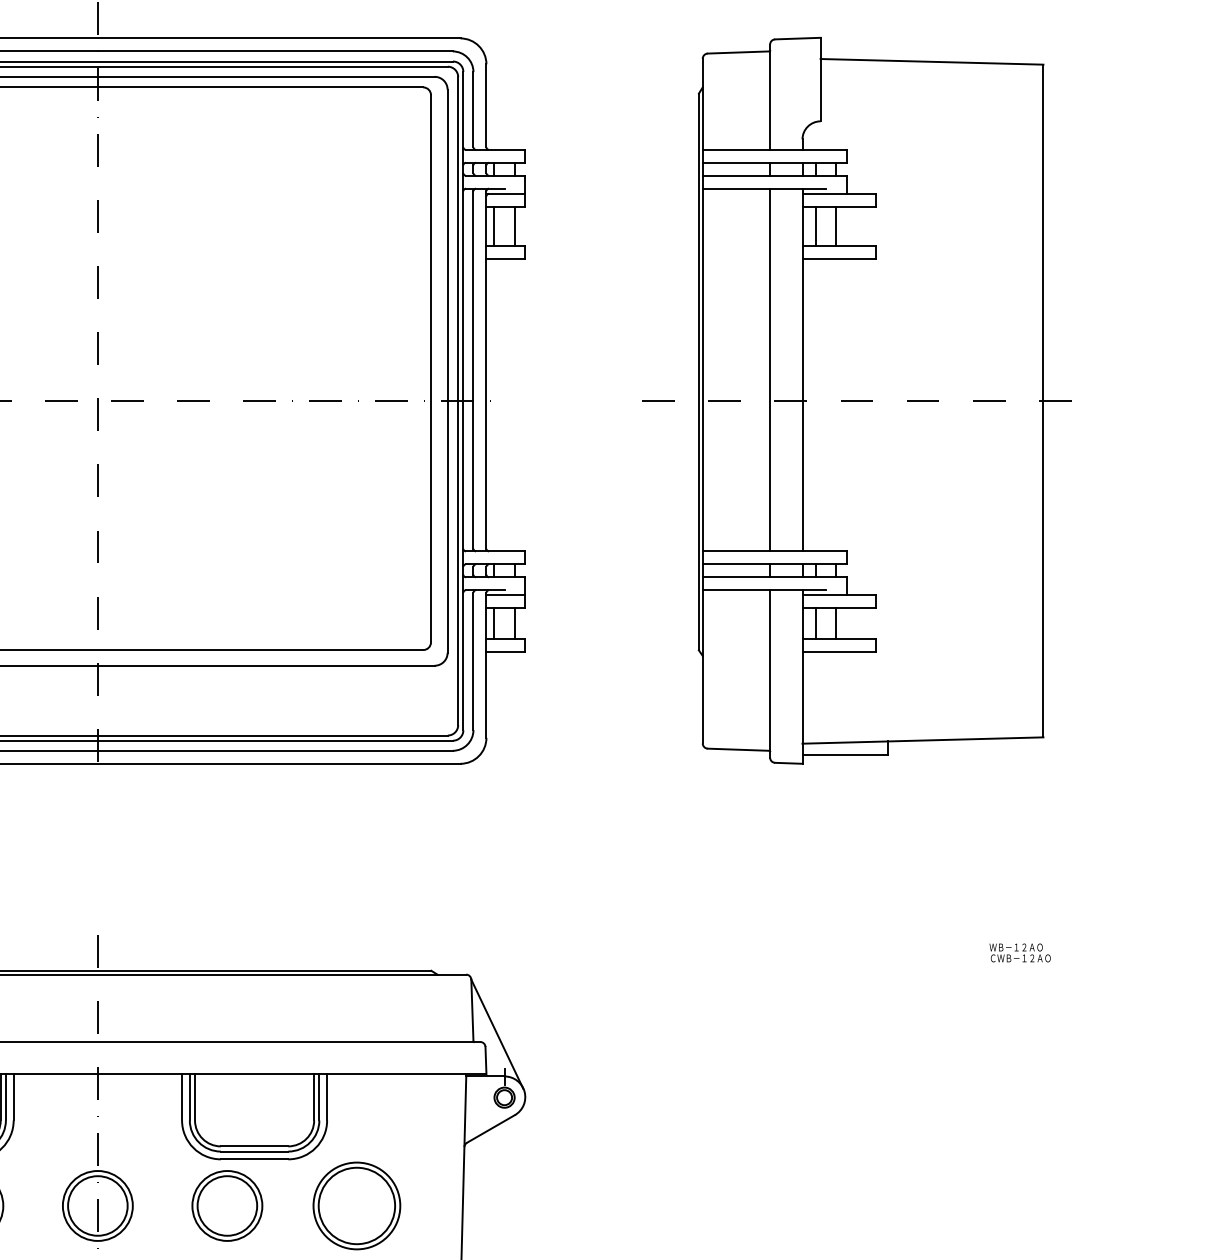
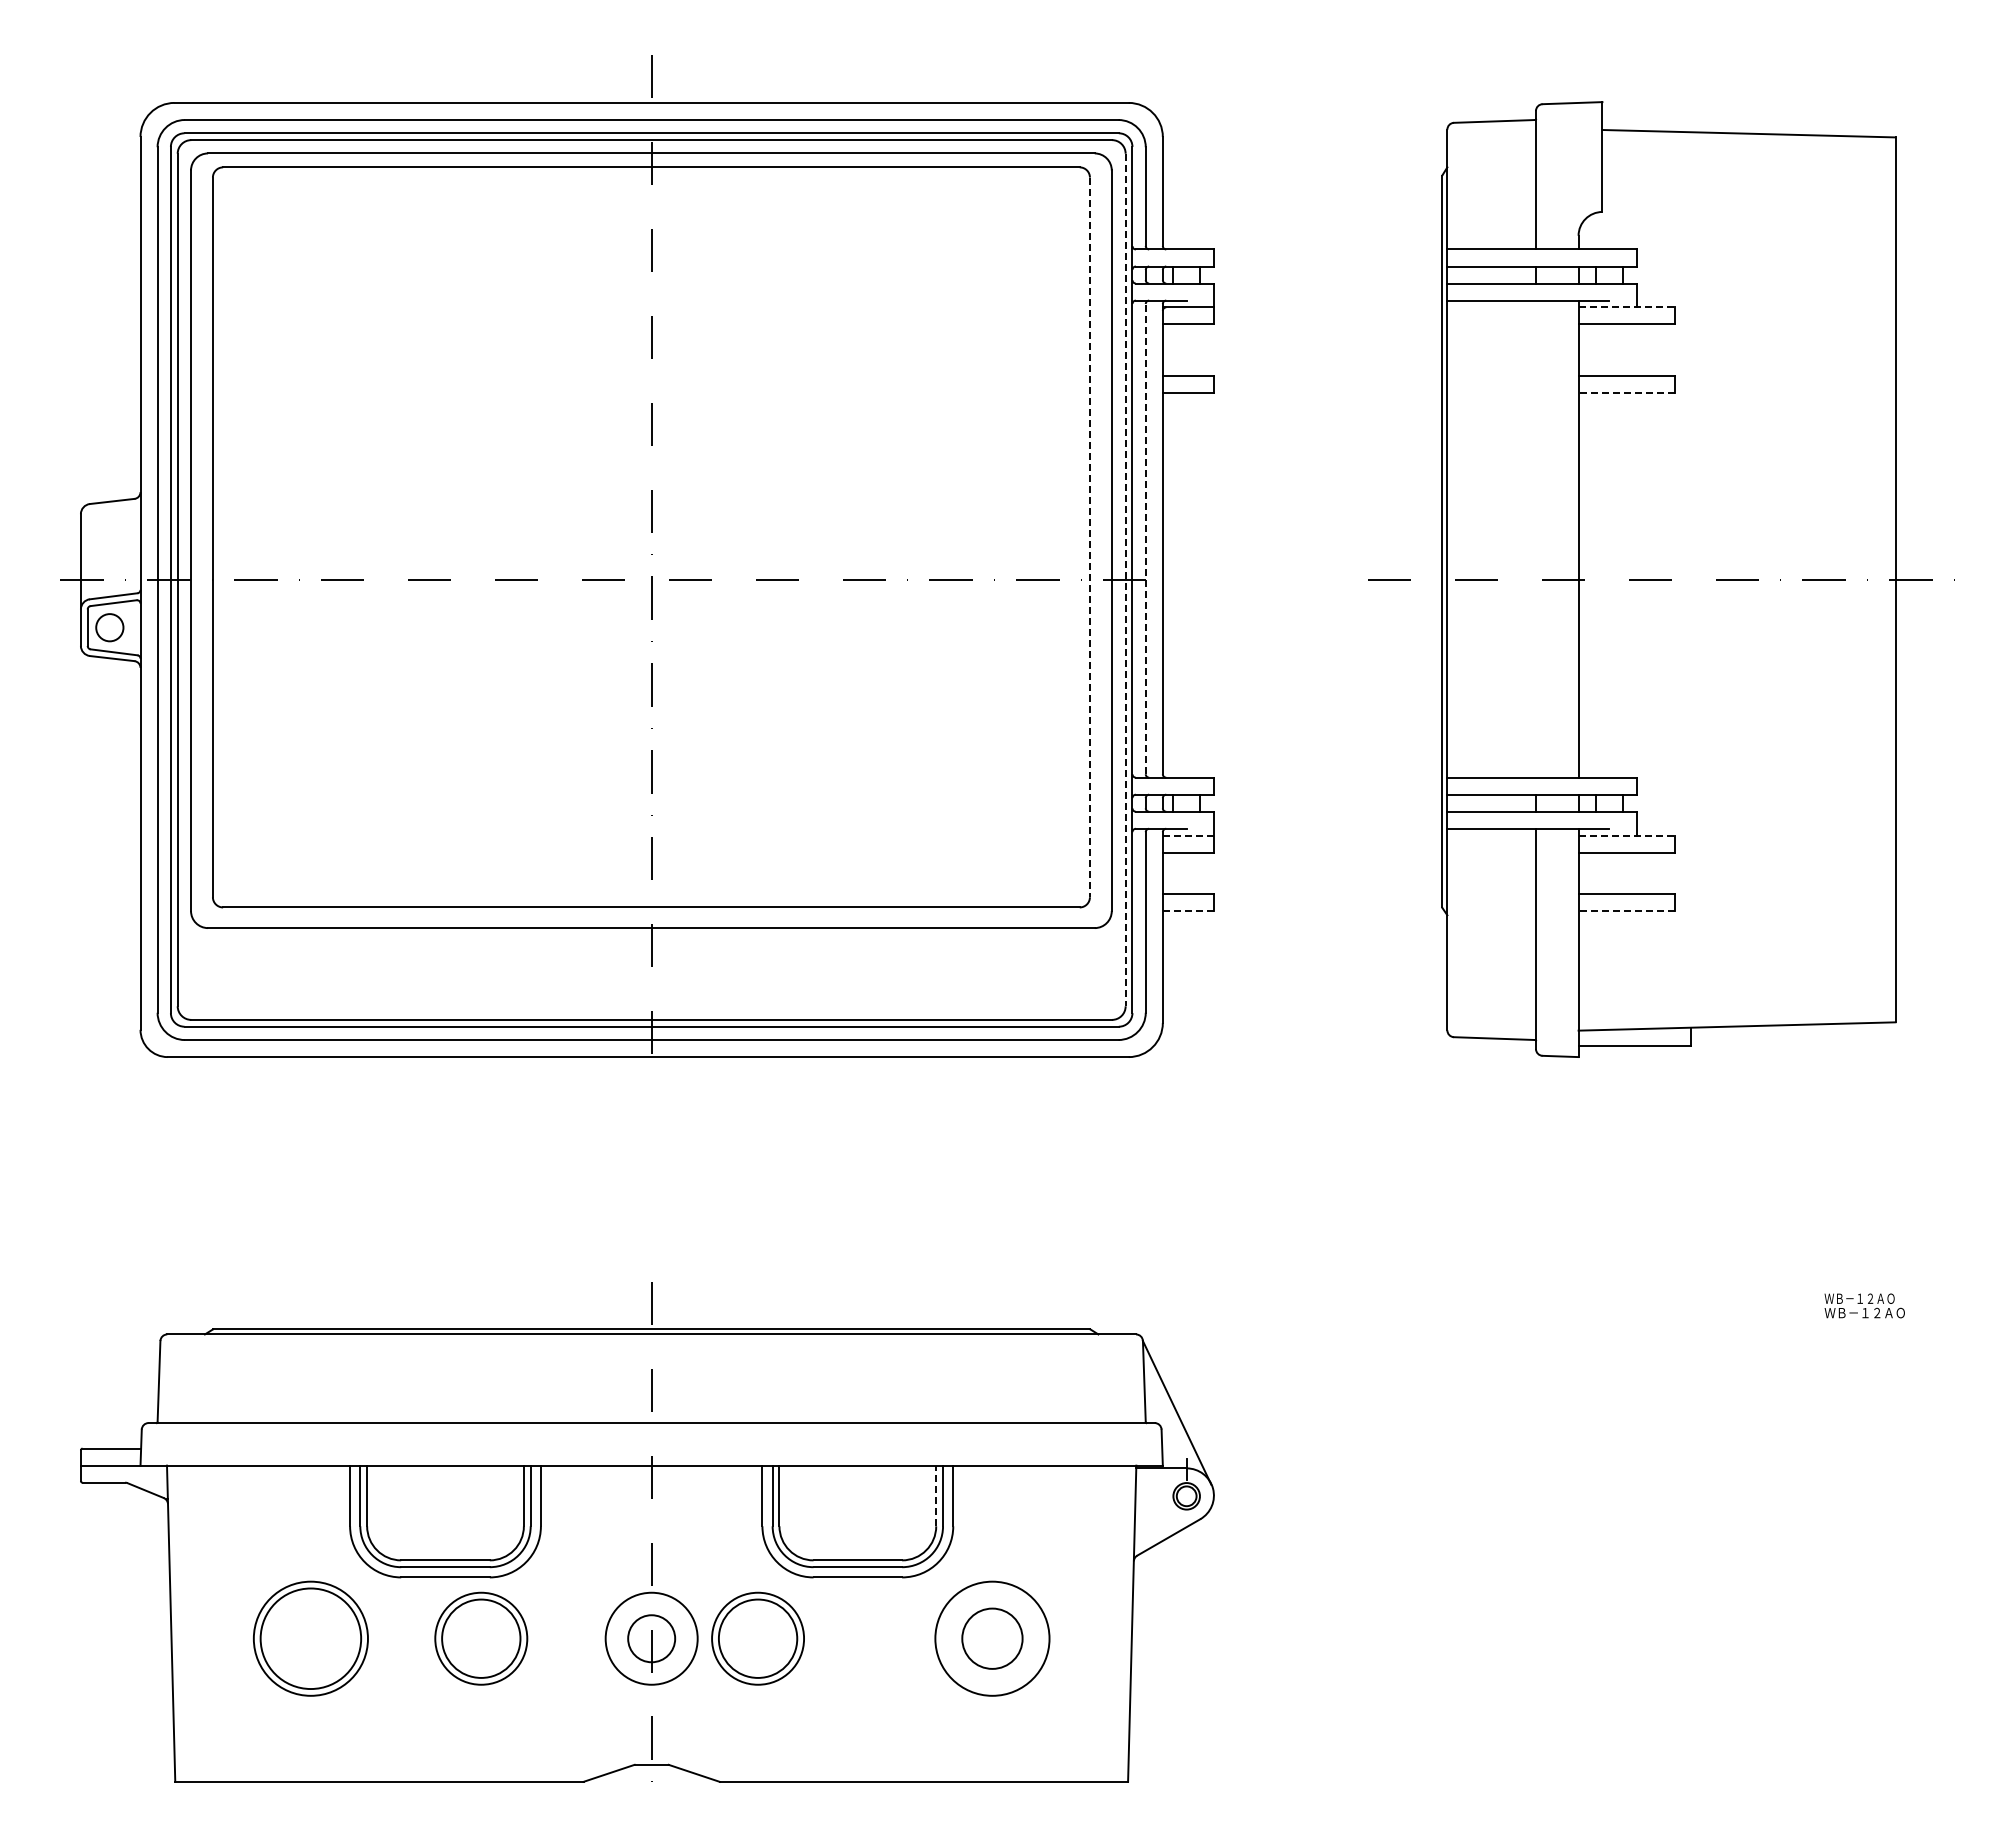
line: (839, 193) -> (1627, 307), solid -> dashed
line: (494, 225) -> (1173, 349), removed
line: (514, 225) -> (1199, 349), removed
line: (815, 225) -> (1595, 349), removed
line: (835, 225) -> (1622, 349), removed
line: (838, 258) -> (1626, 392), solid -> dashed
line: (430, 368) -> (1089, 537), solid -> dashed
line: (473, 369) -> (1145, 538), solid -> dashed
line: (769, 369) -> (1535, 538), removed
line: (458, 401) -> (1125, 580), solid -> dashed
line: (505, 595) -> (1188, 835), solid -> dashed
line: (839, 595) -> (1627, 835), solid -> dashed
line: (494, 623) -> (1173, 872), removed
line: (514, 623) -> (1199, 872), removed
line: (815, 623) -> (1595, 872), removed
line: (835, 623) -> (1622, 872), removed
line: (505, 652) -> (1188, 910), solid -> dashed
line: (838, 652) -> (1626, 910), solid -> dashed
text: (1019, 957) -> (1864, 1312), ＣＷＢ－１２ＡＯ -> ＷＢ－１２ＡＯ
line: (314, 1097) -> (936, 1495), solid -> dashed
circle: (97, 1205) -> (651, 1638), size x0.6
part: (226, 1205) -> (757, 1638), moved
circle: (356, 1205) -> (992, 1638), size x0.6

